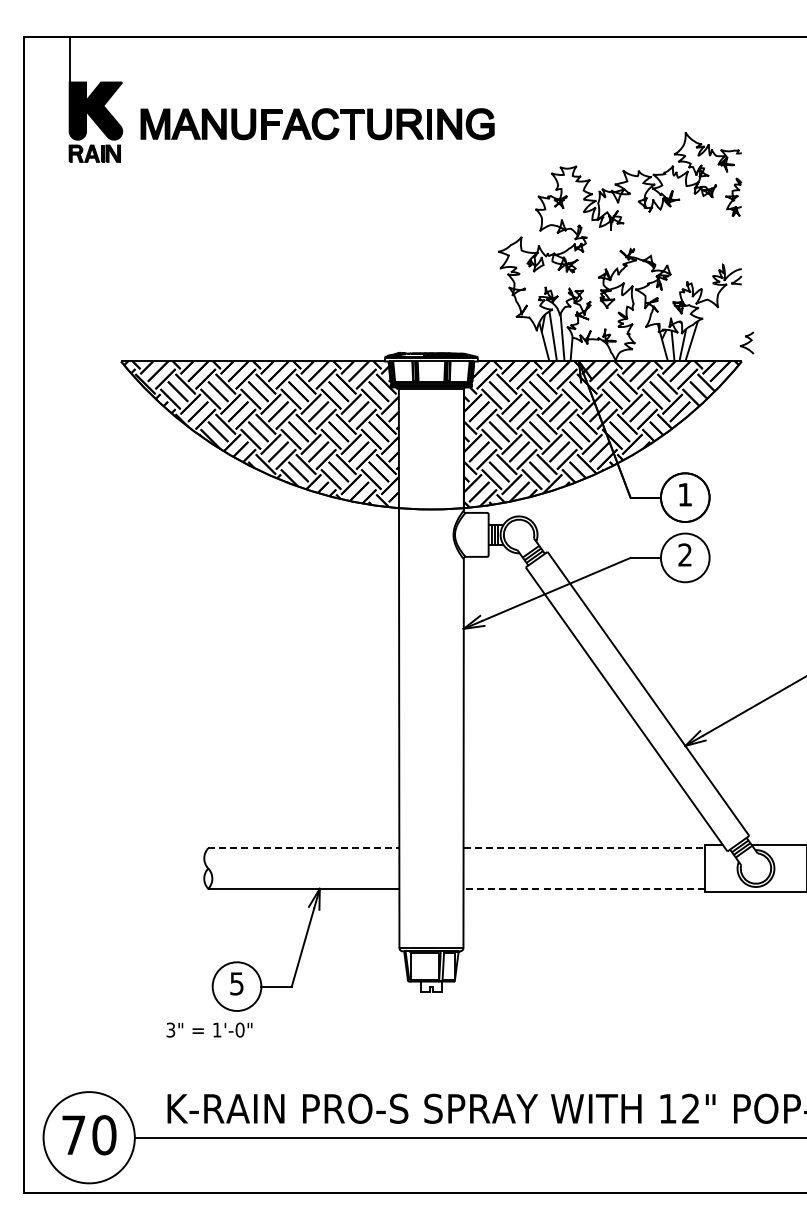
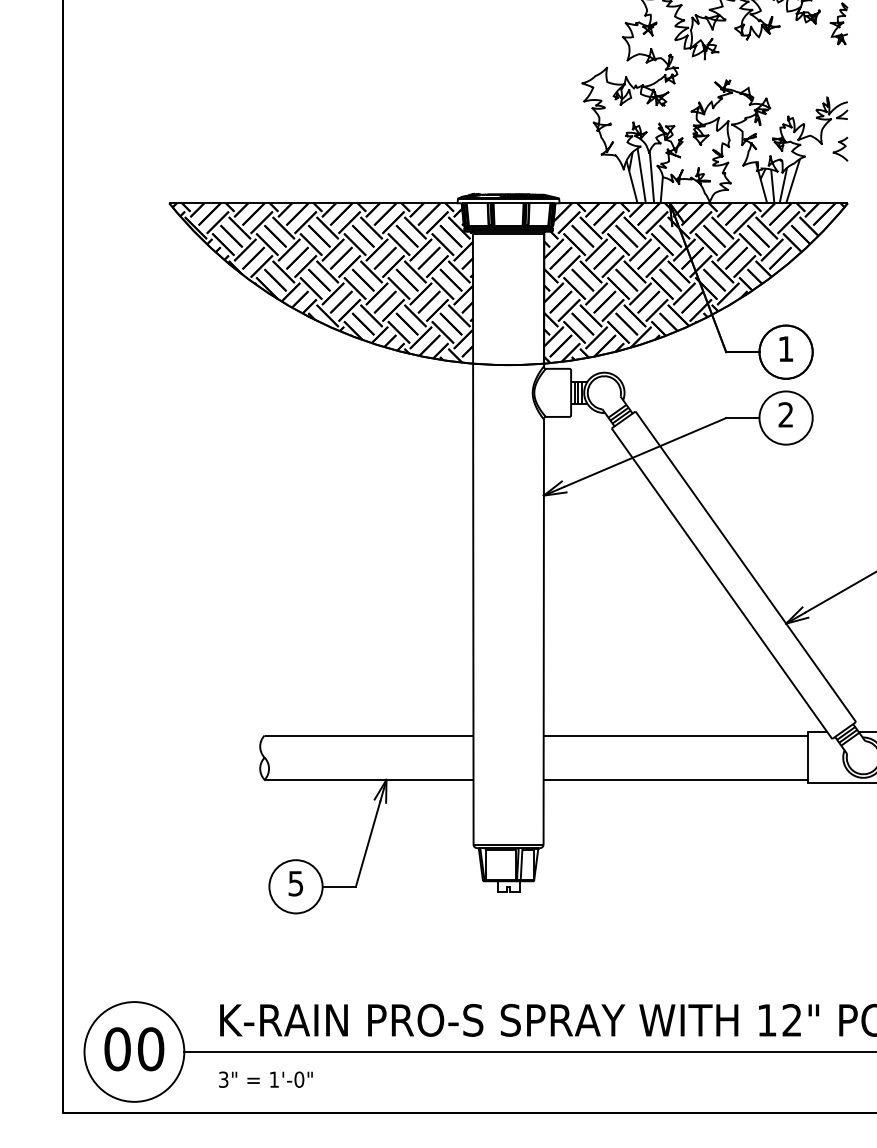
curve: (746, 342) -> (839, 148), moved
line: (304, 848) -> (369, 735), dashed -> solid
line: (584, 848) -> (675, 735), dashed -> solid
line: (584, 888) -> (675, 779), dashed -> solid
text: (209, 1029) -> (265, 1079), moved
text: (73, 1135) -> (117, 1049), 70 -> 00

